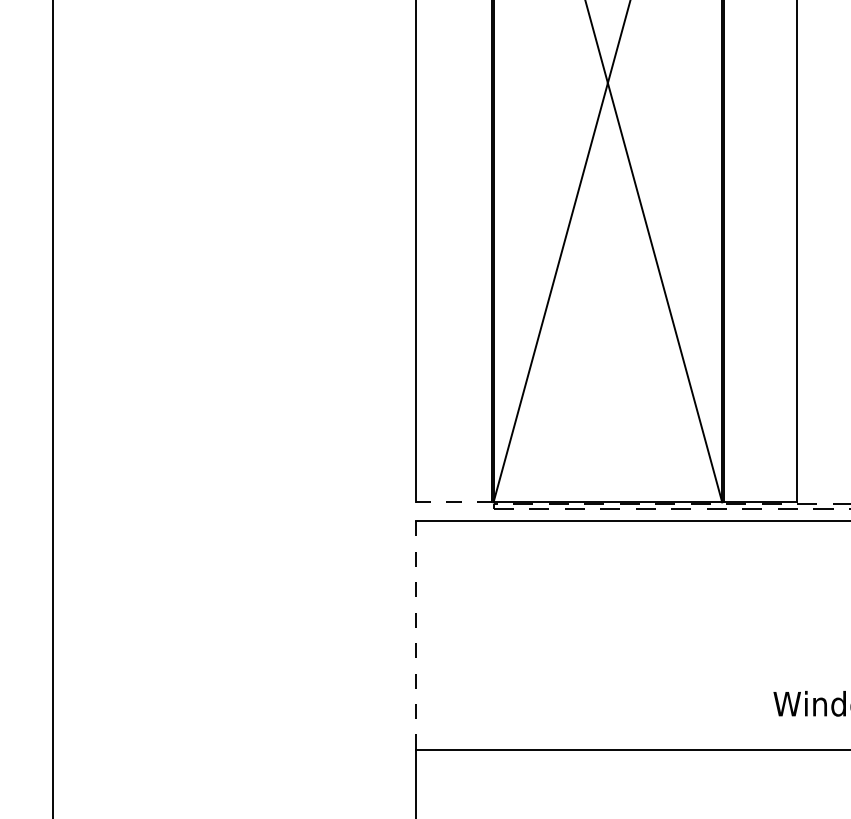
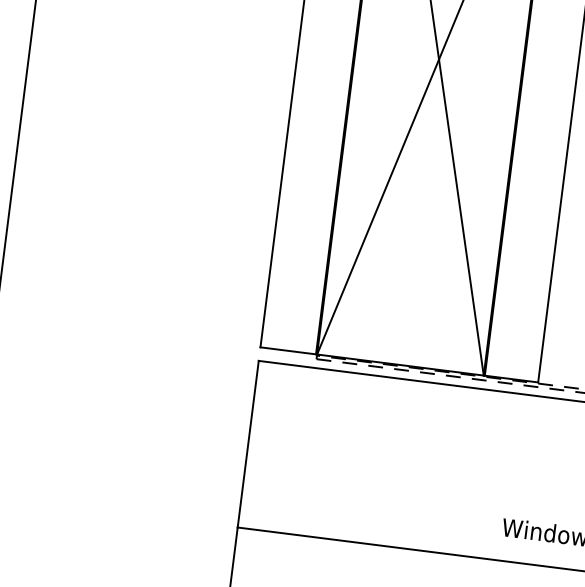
line: (454, 502) -> (288, 350), dashed -> solid
line: (415, 634) -> (248, 443), dashed -> solid

